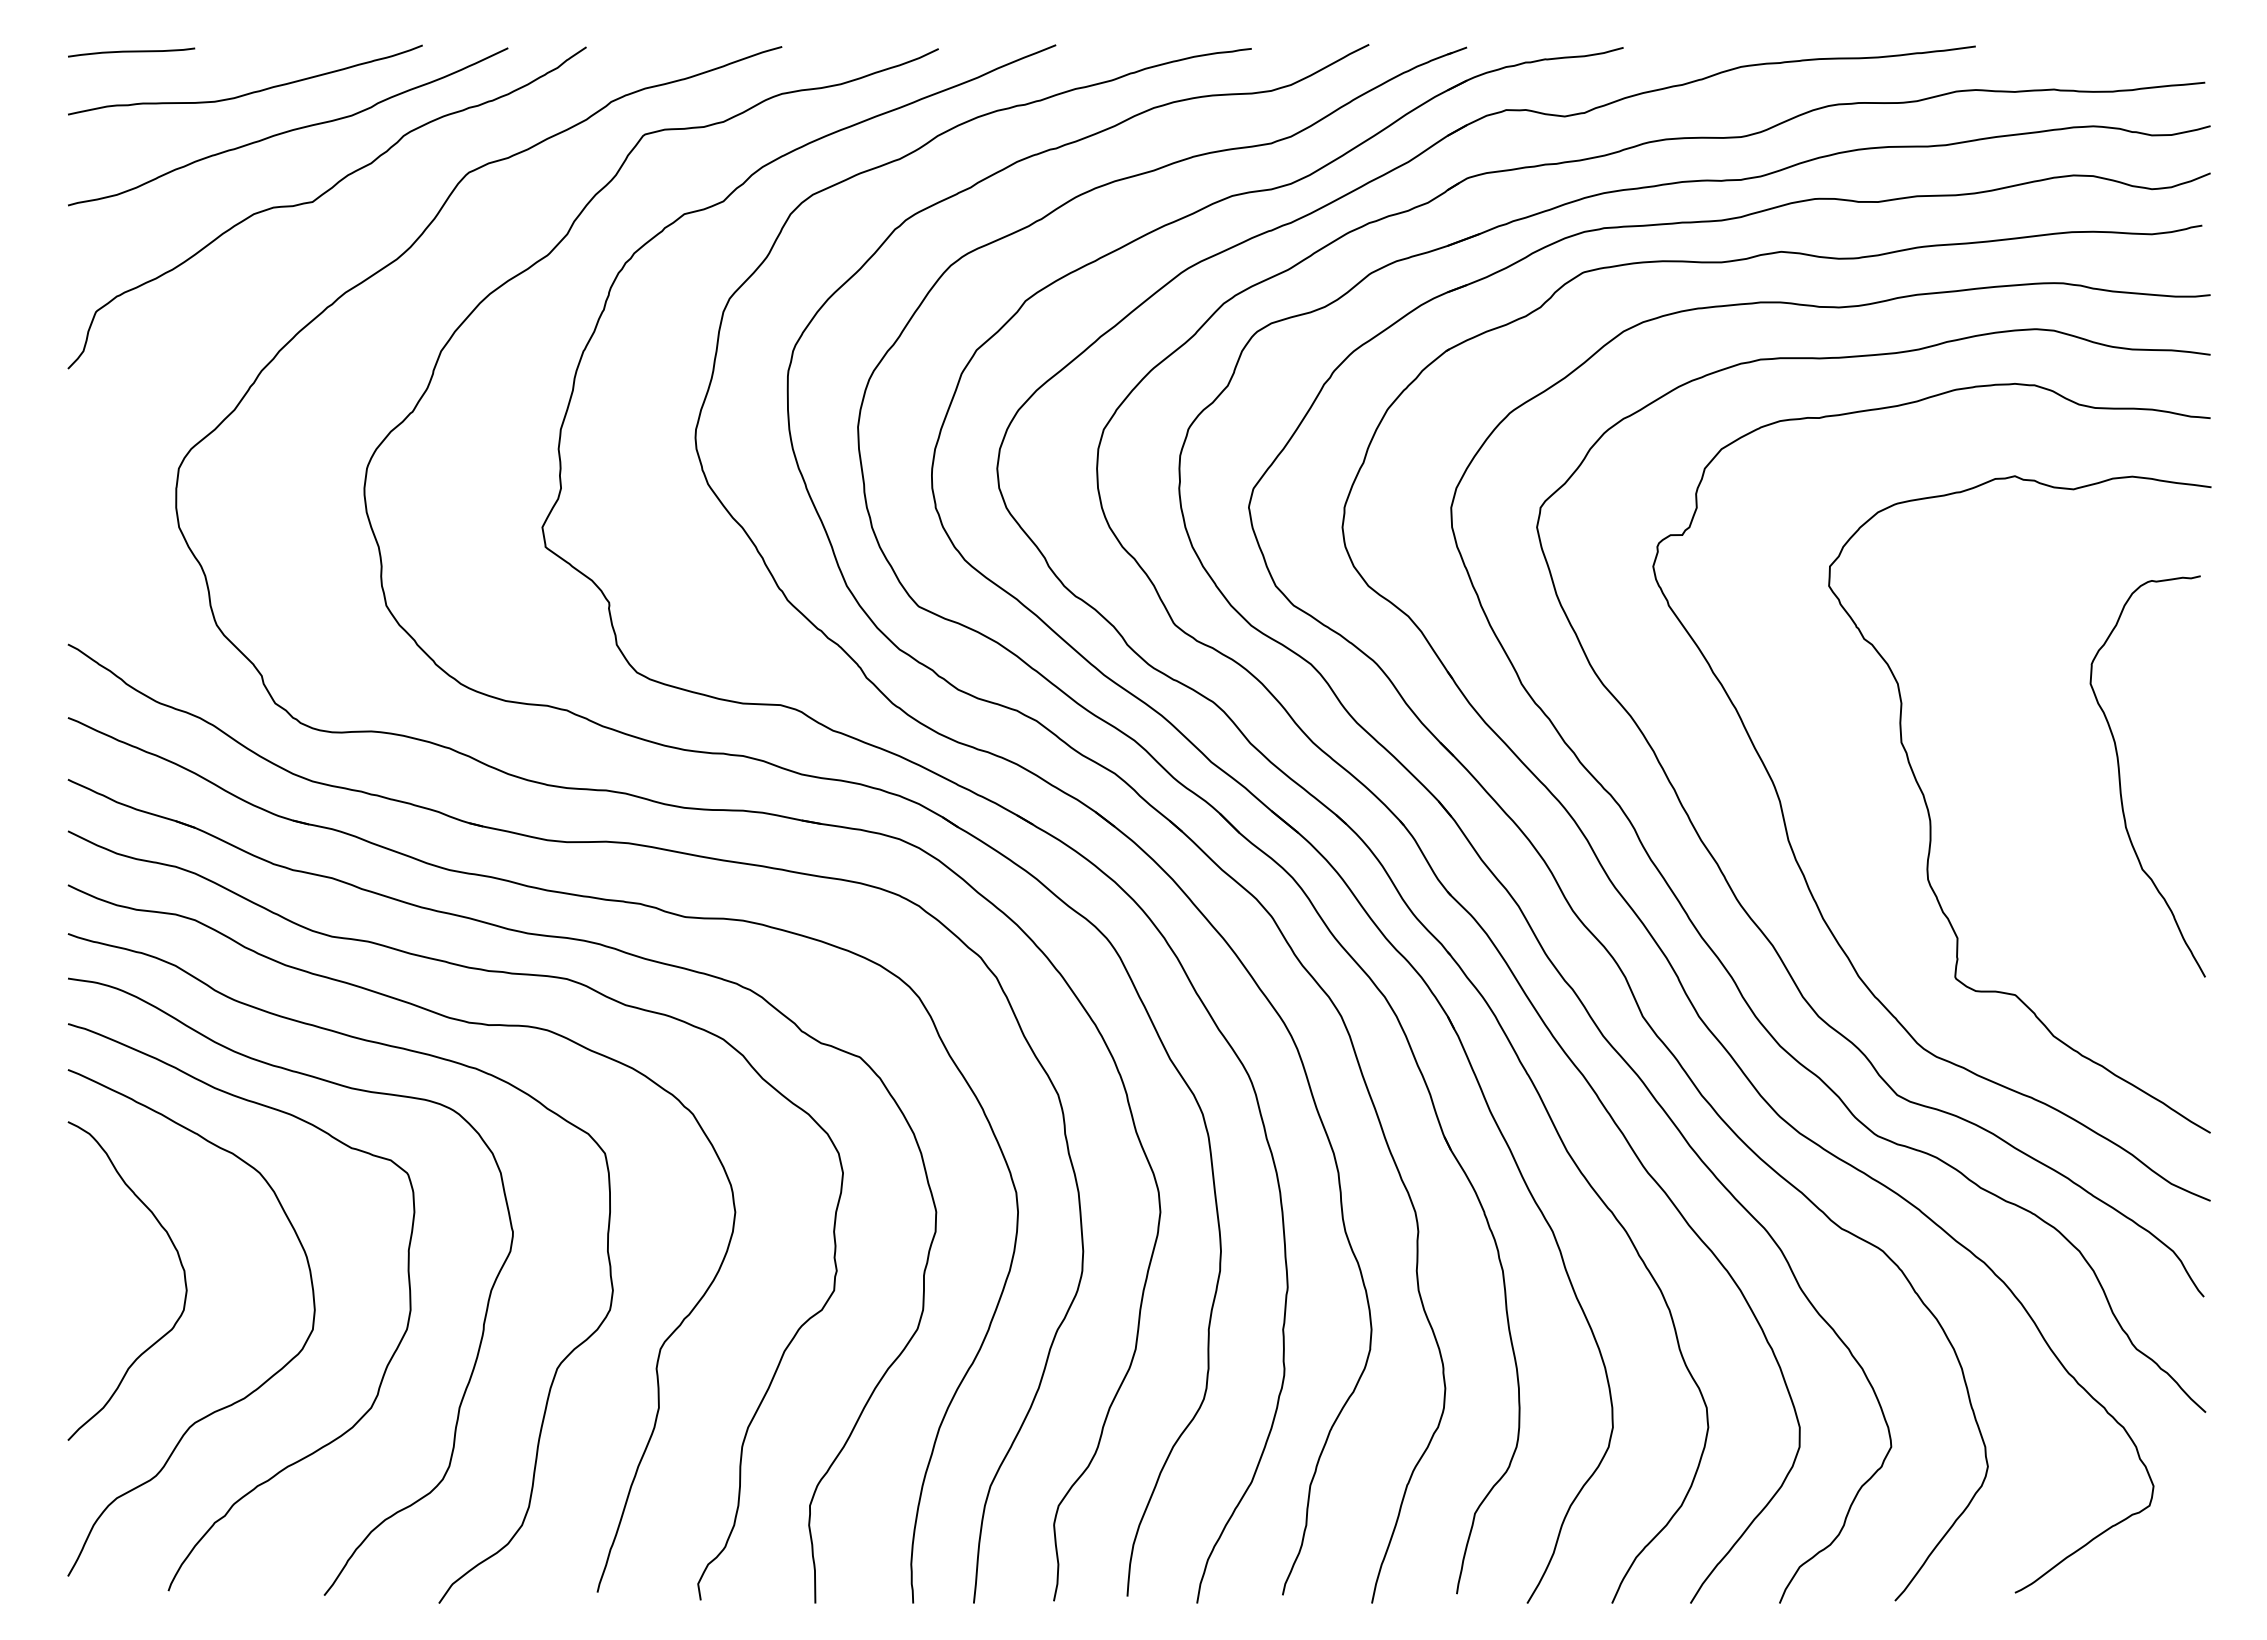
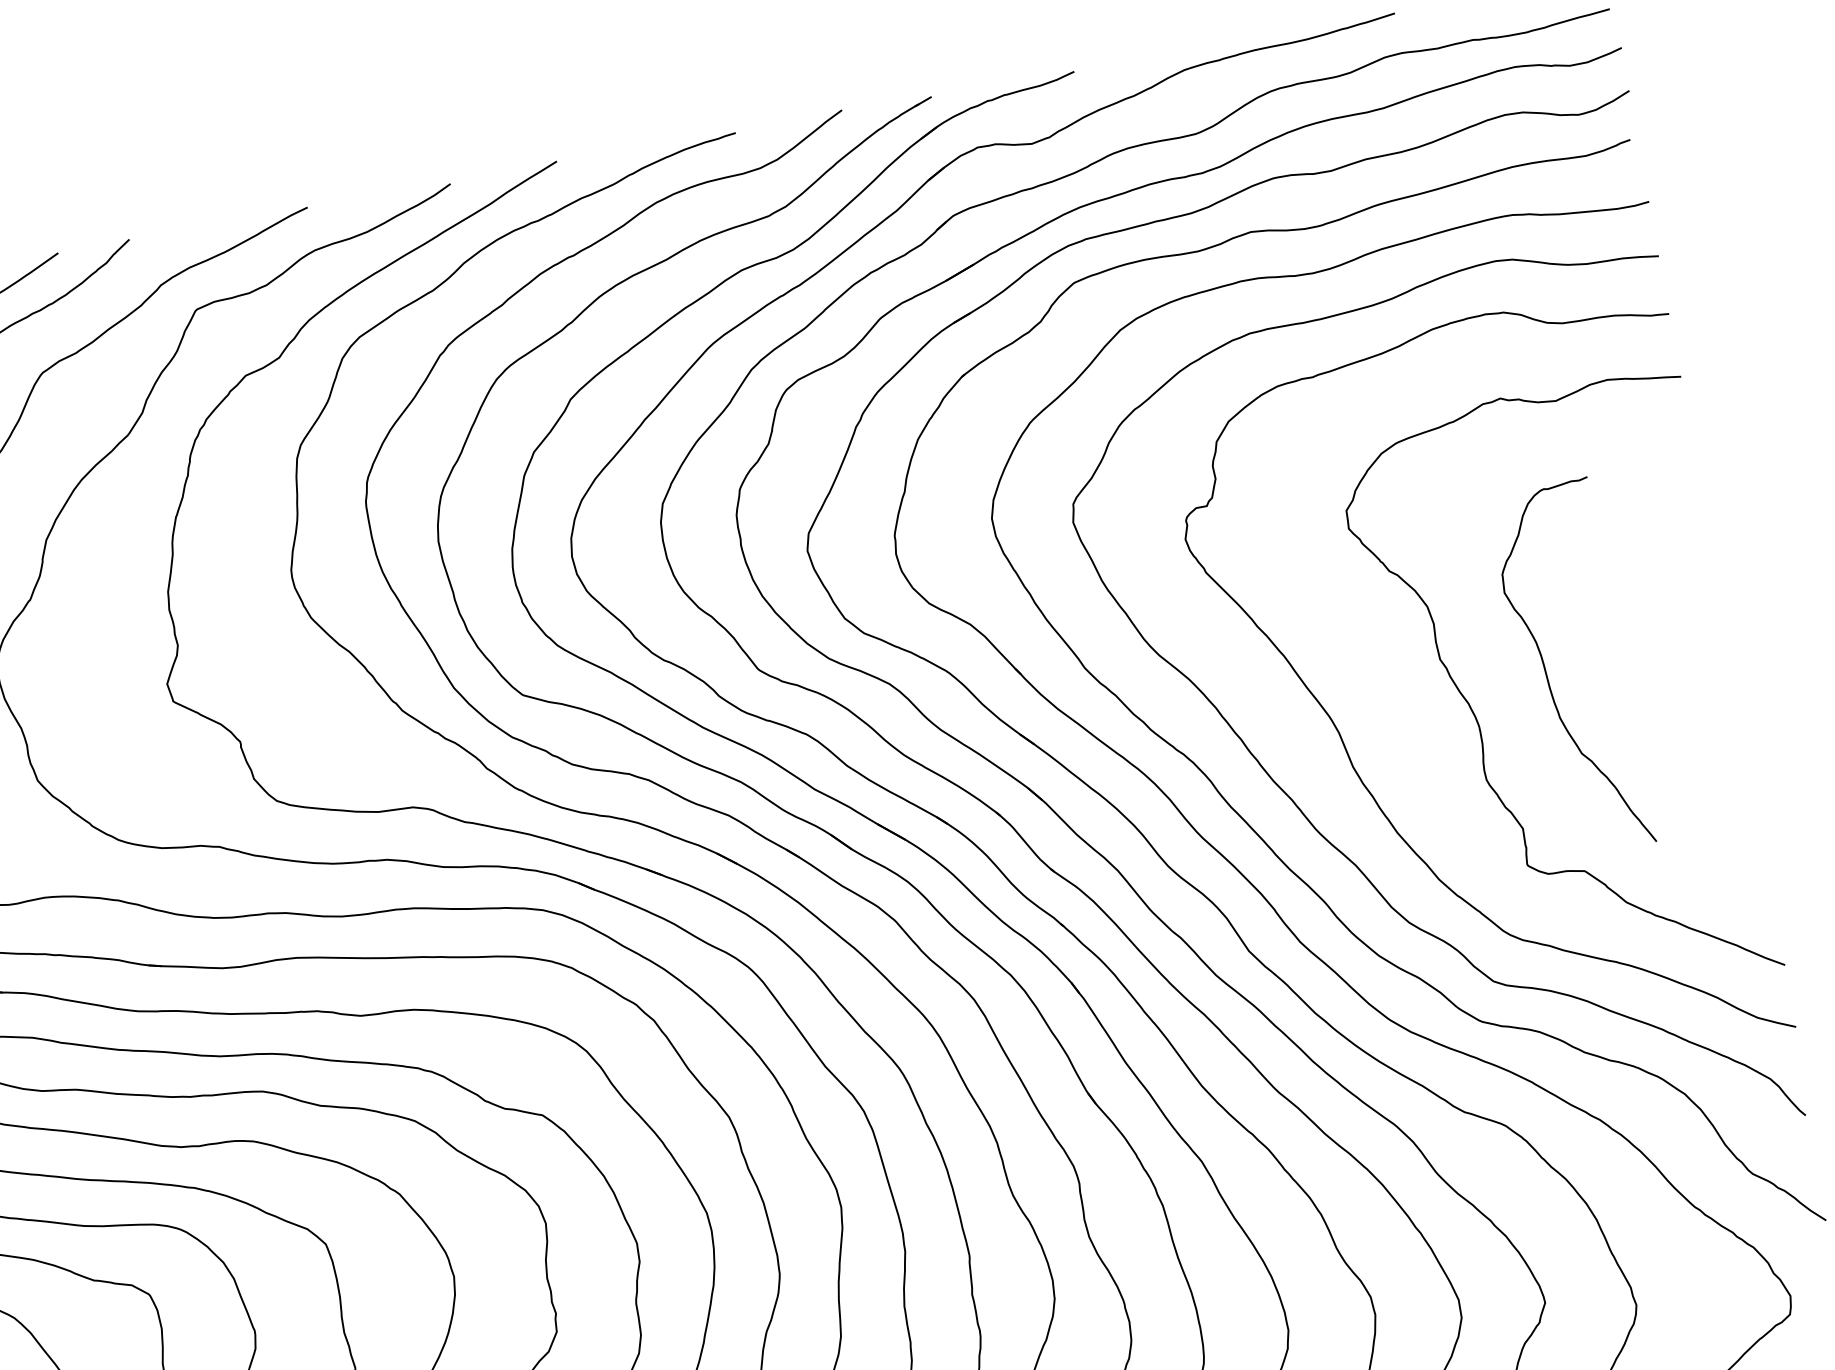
curve: (2120, 776) -> (1546, 672), moved

